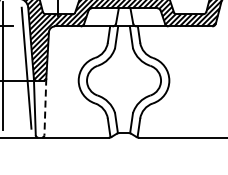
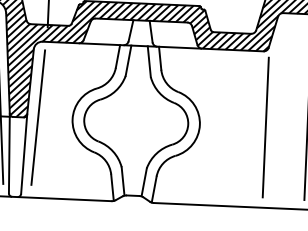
line: (54, 80) -> (38, 117), added
line: (216, 80) -> (266, 127), added
line: (45, 107) -> (24, 154), dashed -> solid

